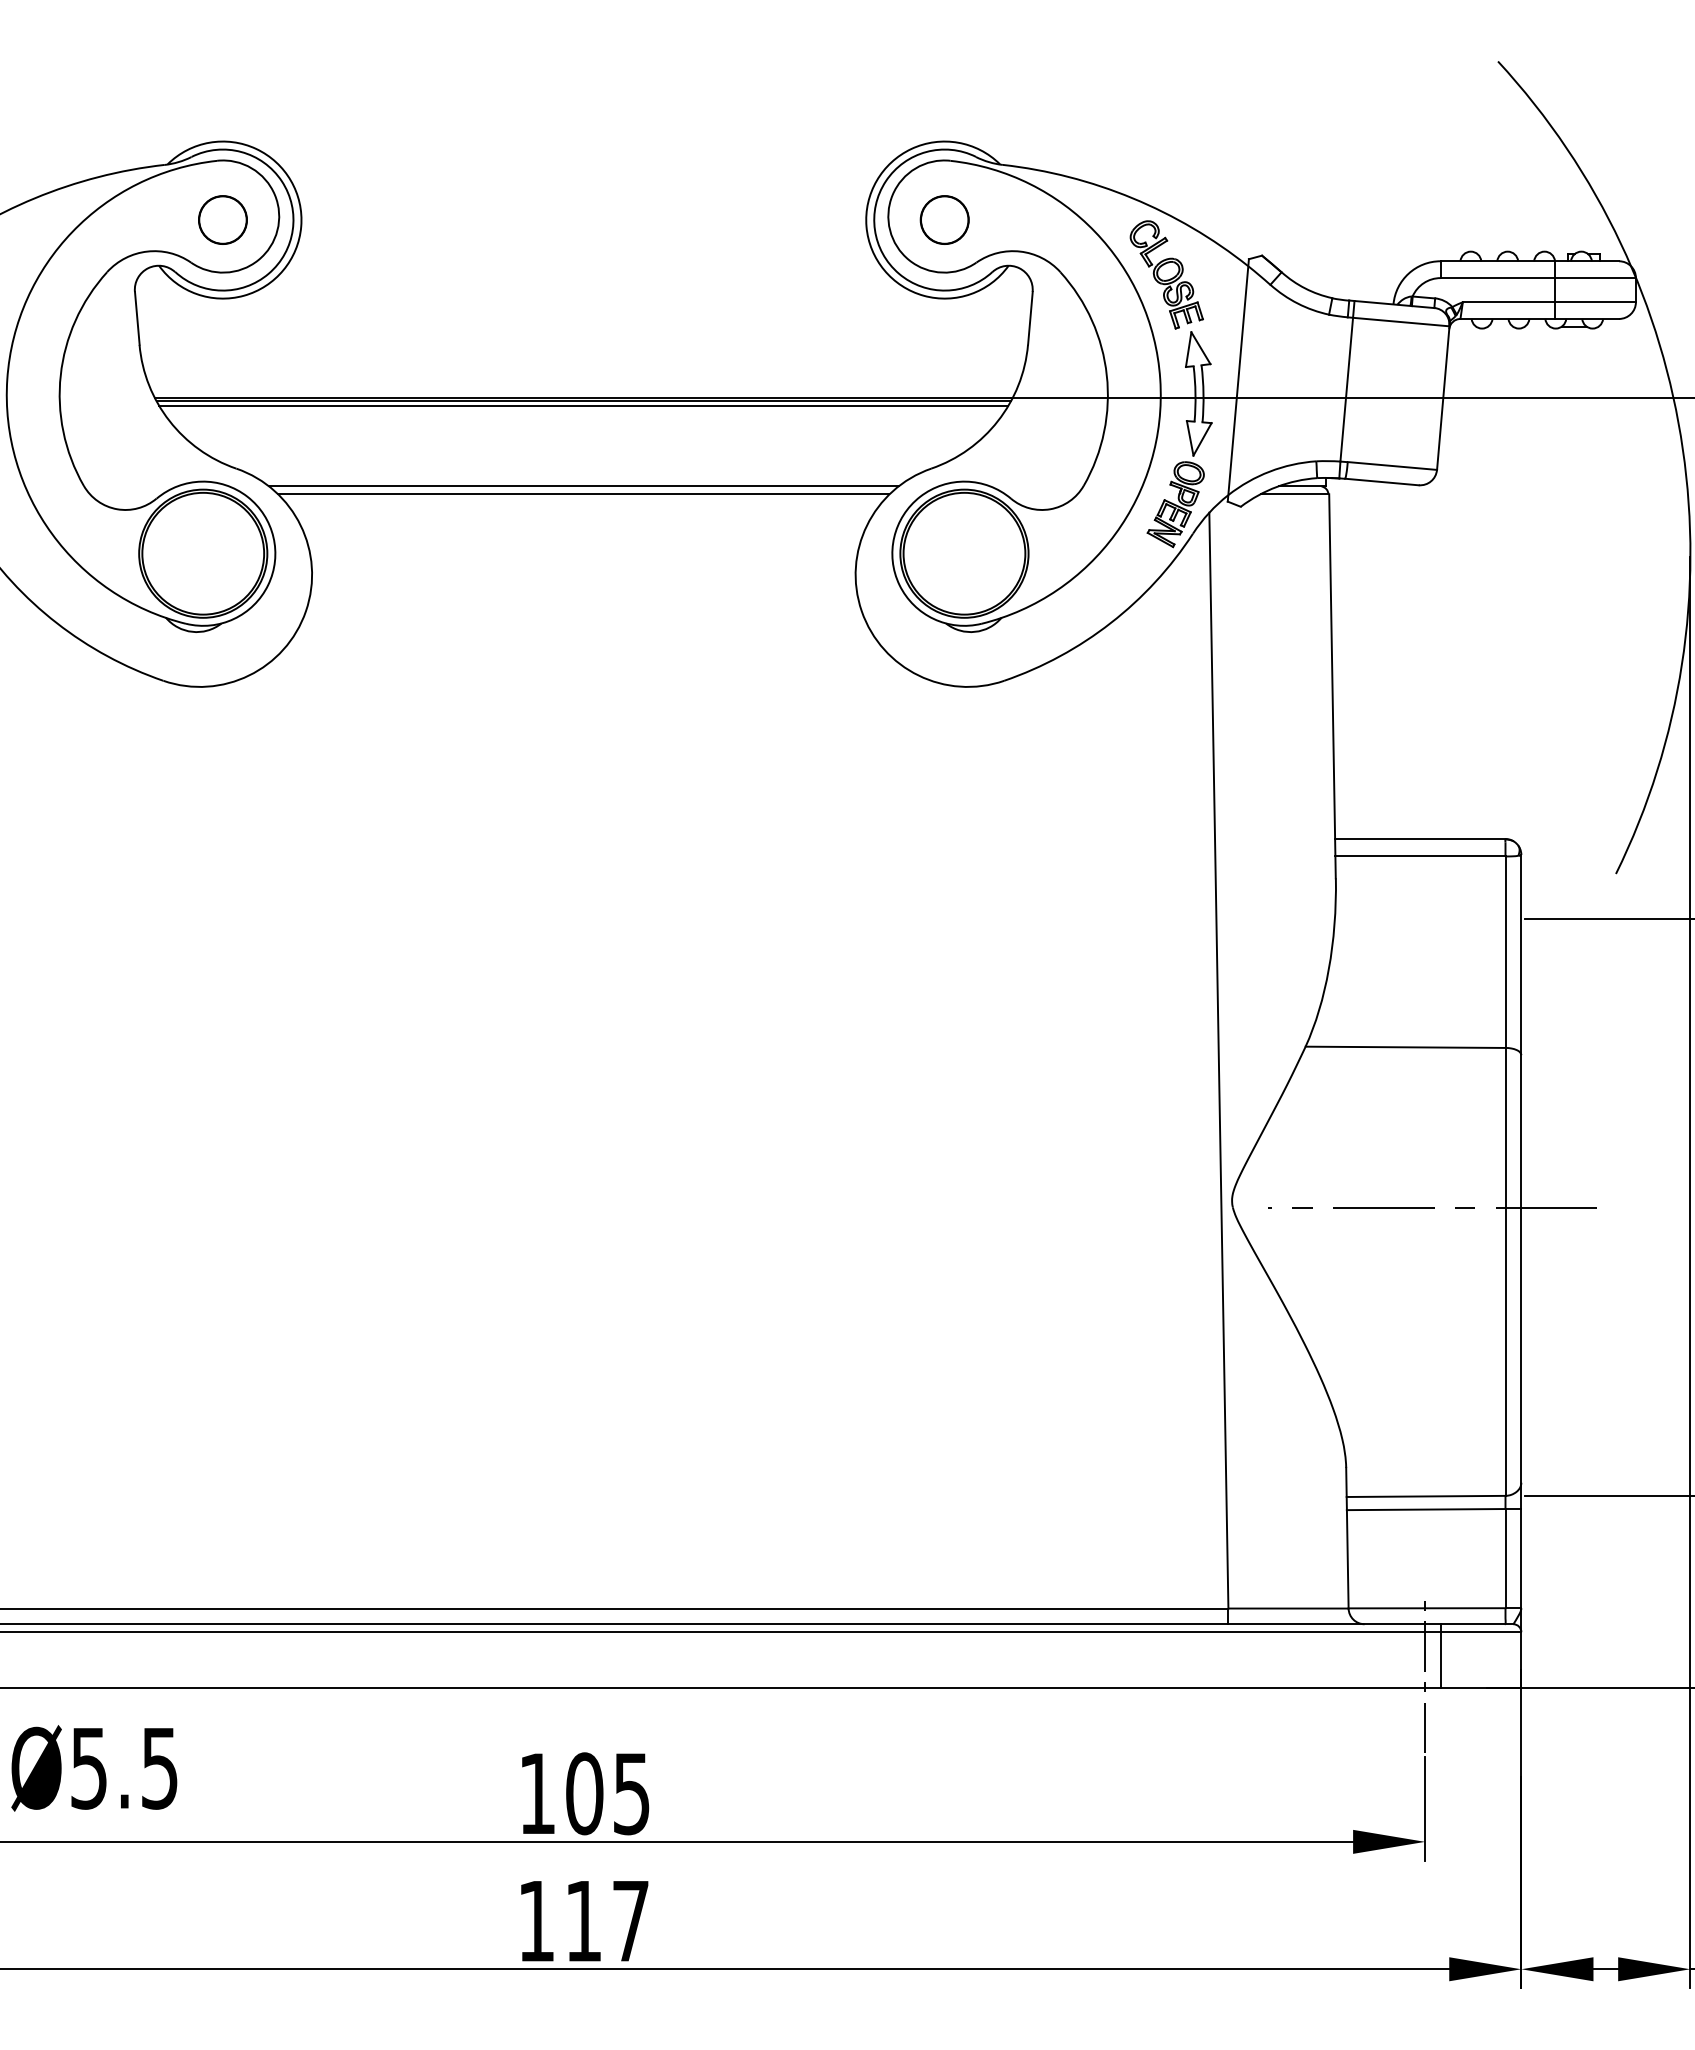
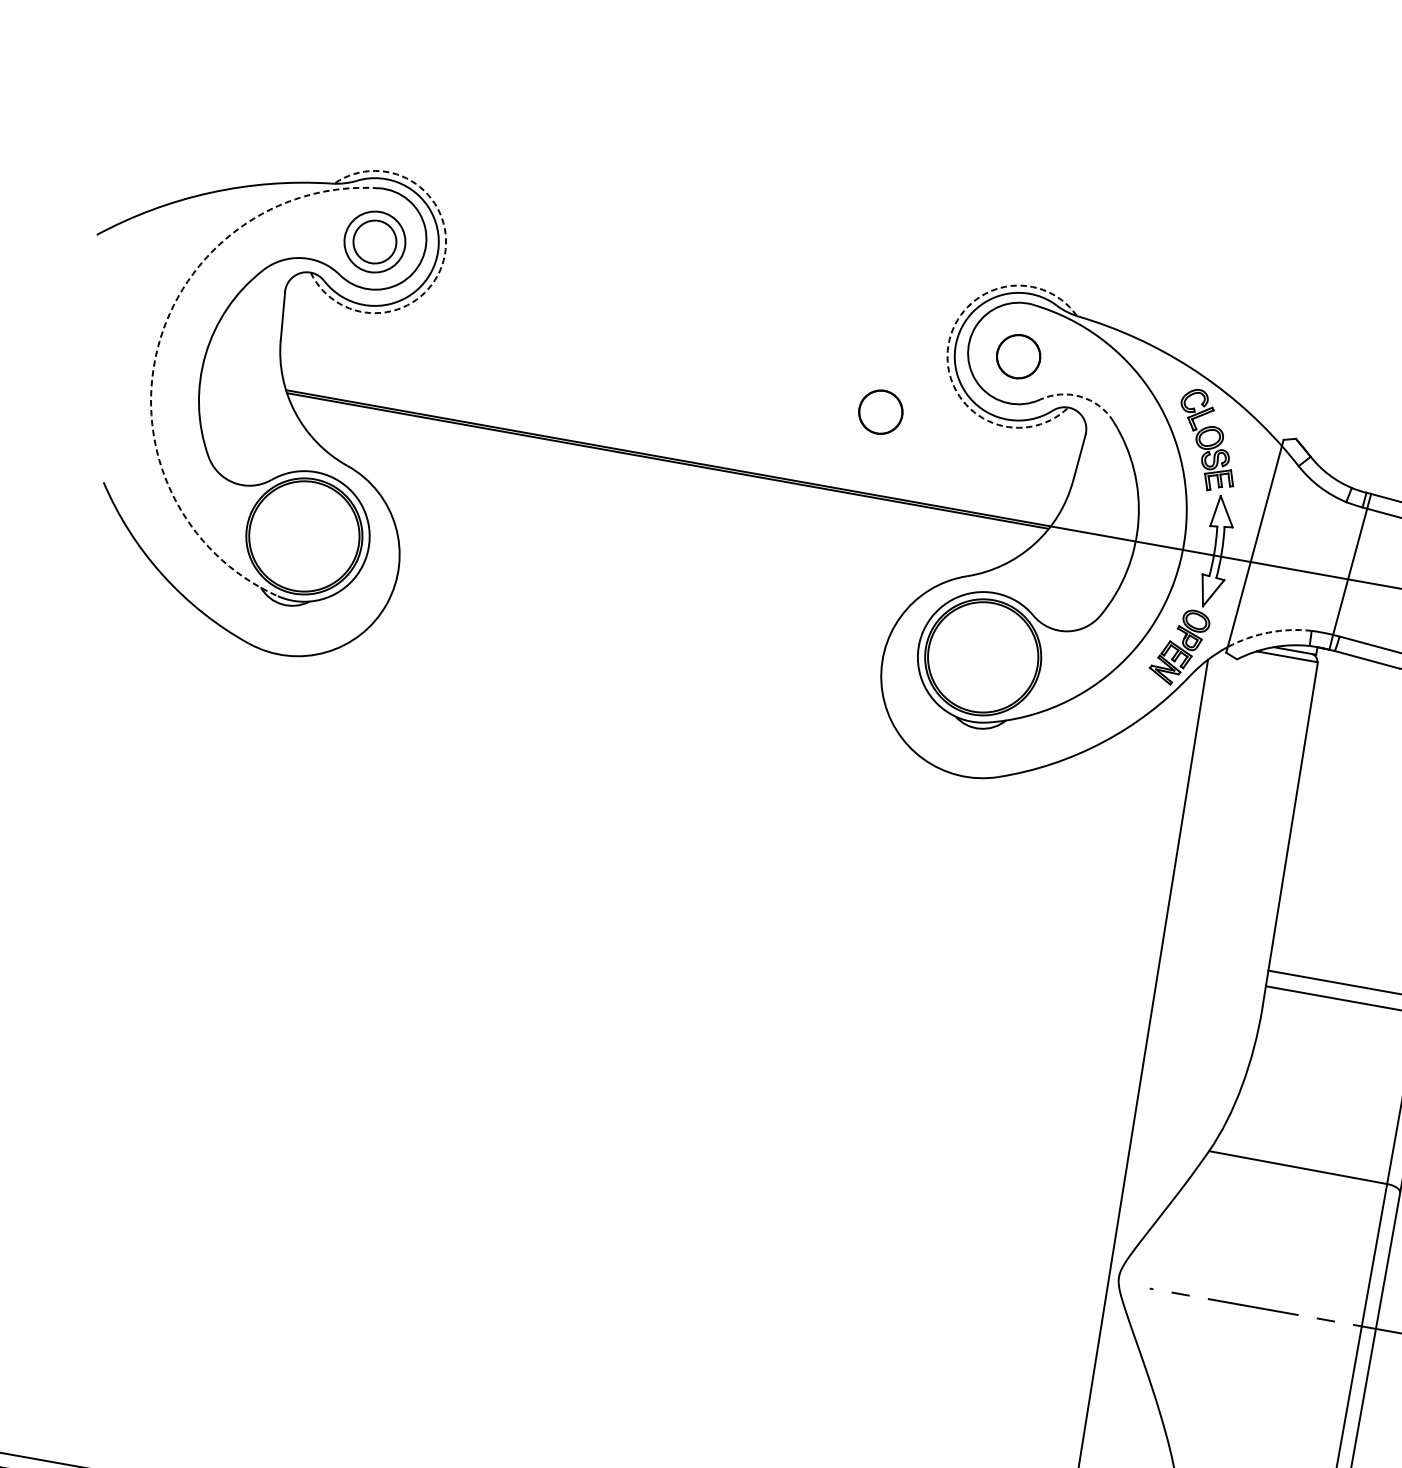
circle: (222, 220) -> (374, 242), size x1.4
arc: (301, 226) -> (443, 260), solid -> dashed
arc: (866, 226) -> (947, 350), solid -> dashed
arc: (1020, 251) -> (1081, 396), solid -> dashed
circle: (805, 306) -> (880, 411), added
arc: (7, 379) -> (157, 349), solid -> dashed
line: (583, 405) -> (667, 464), removed
arc: (1269, 471) -> (1268, 632), solid -> dashed
line: (583, 486) -> (654, 536), removed
line: (583, 494) -> (652, 544), removed

